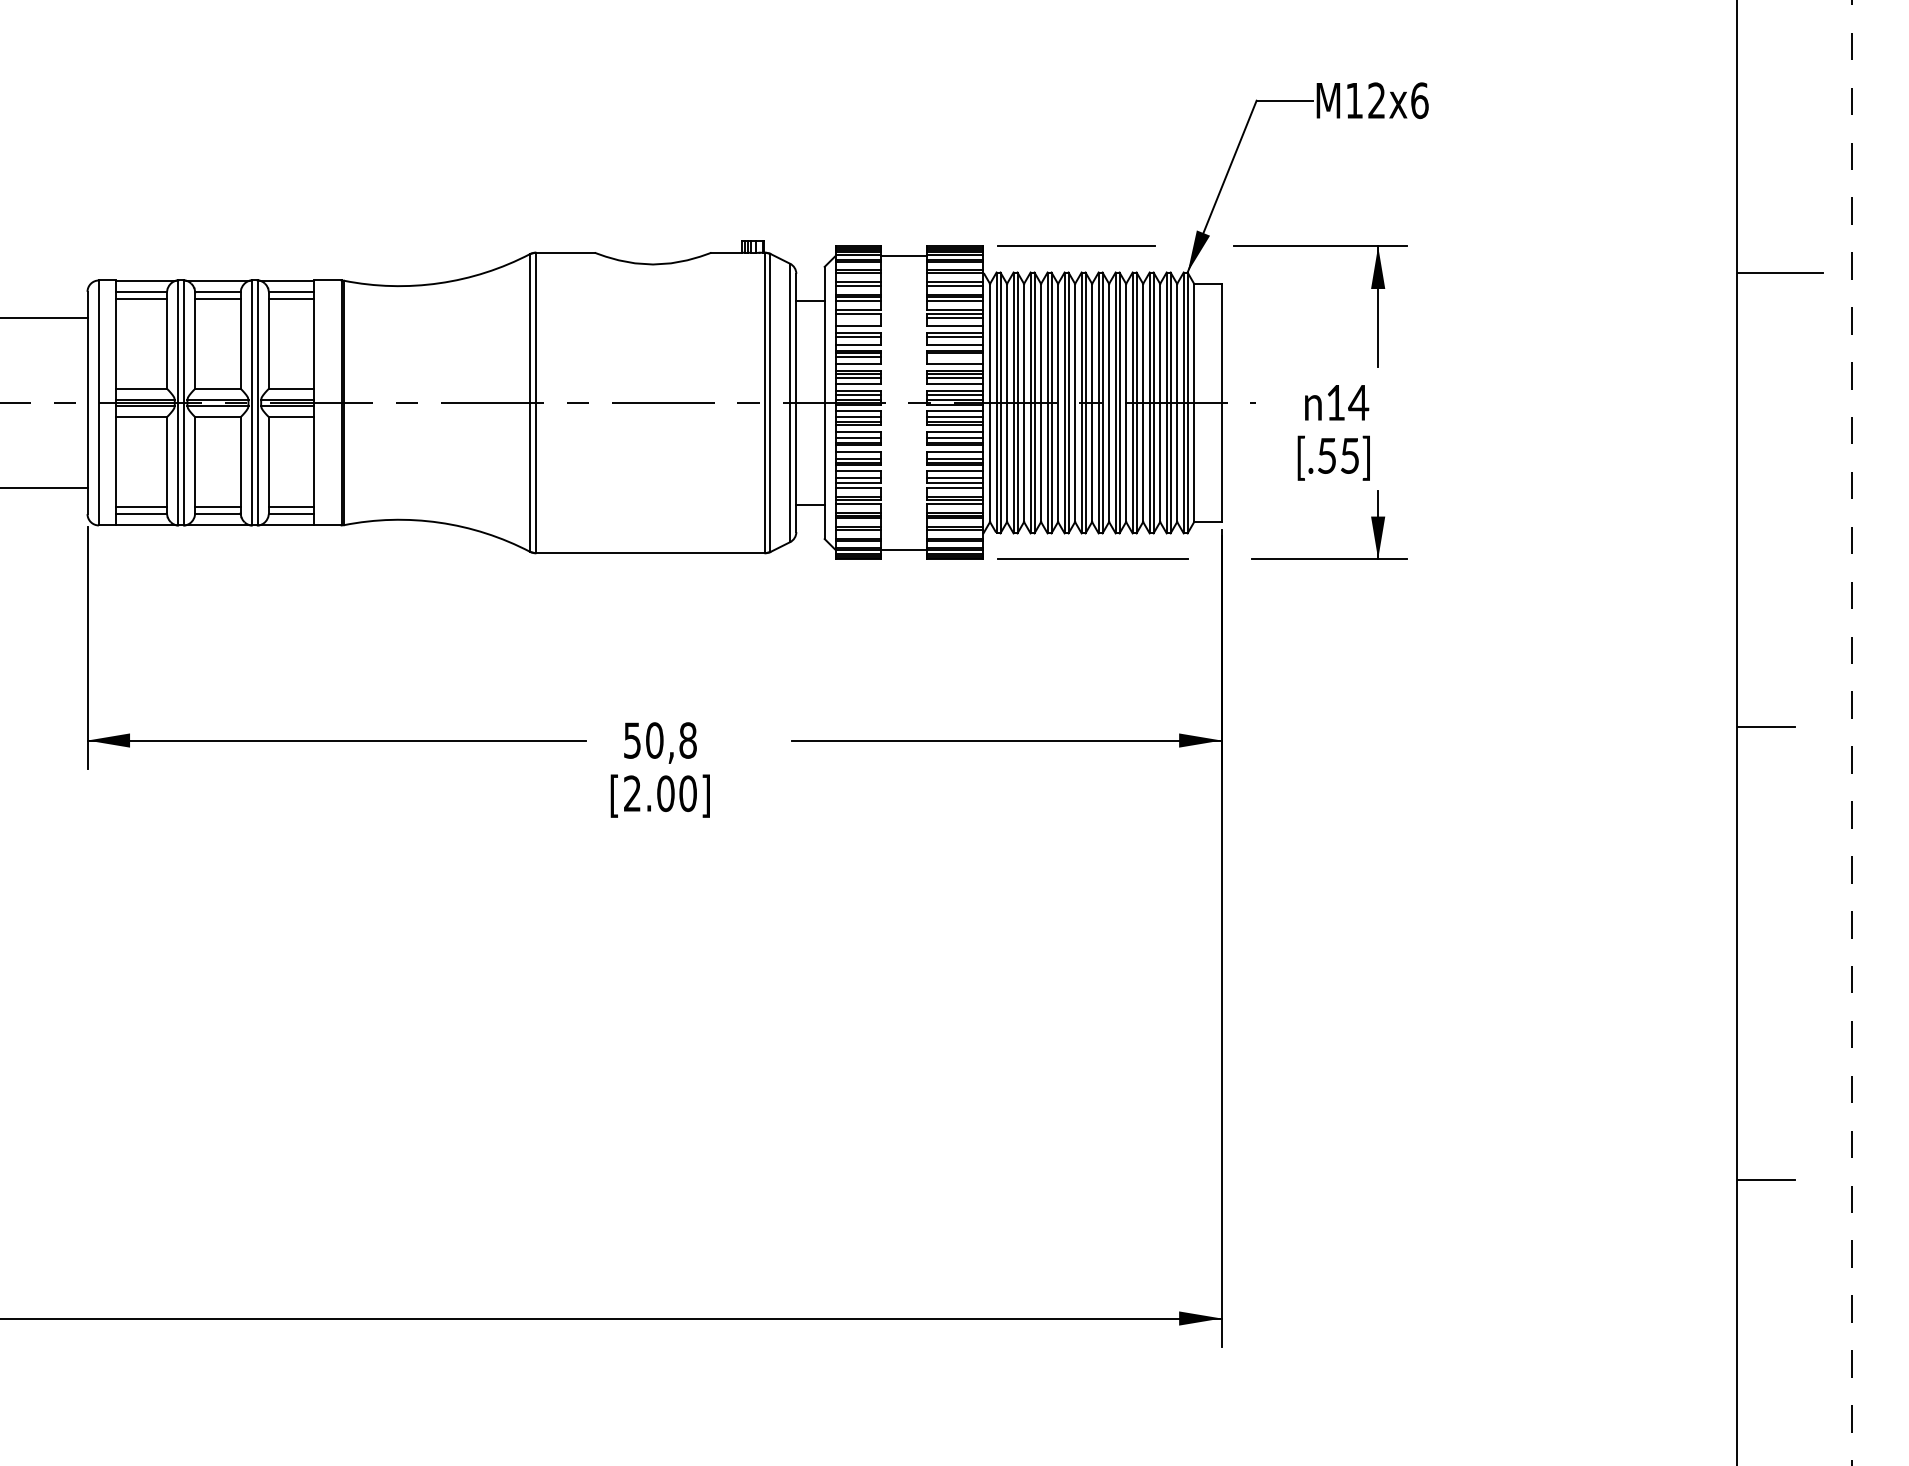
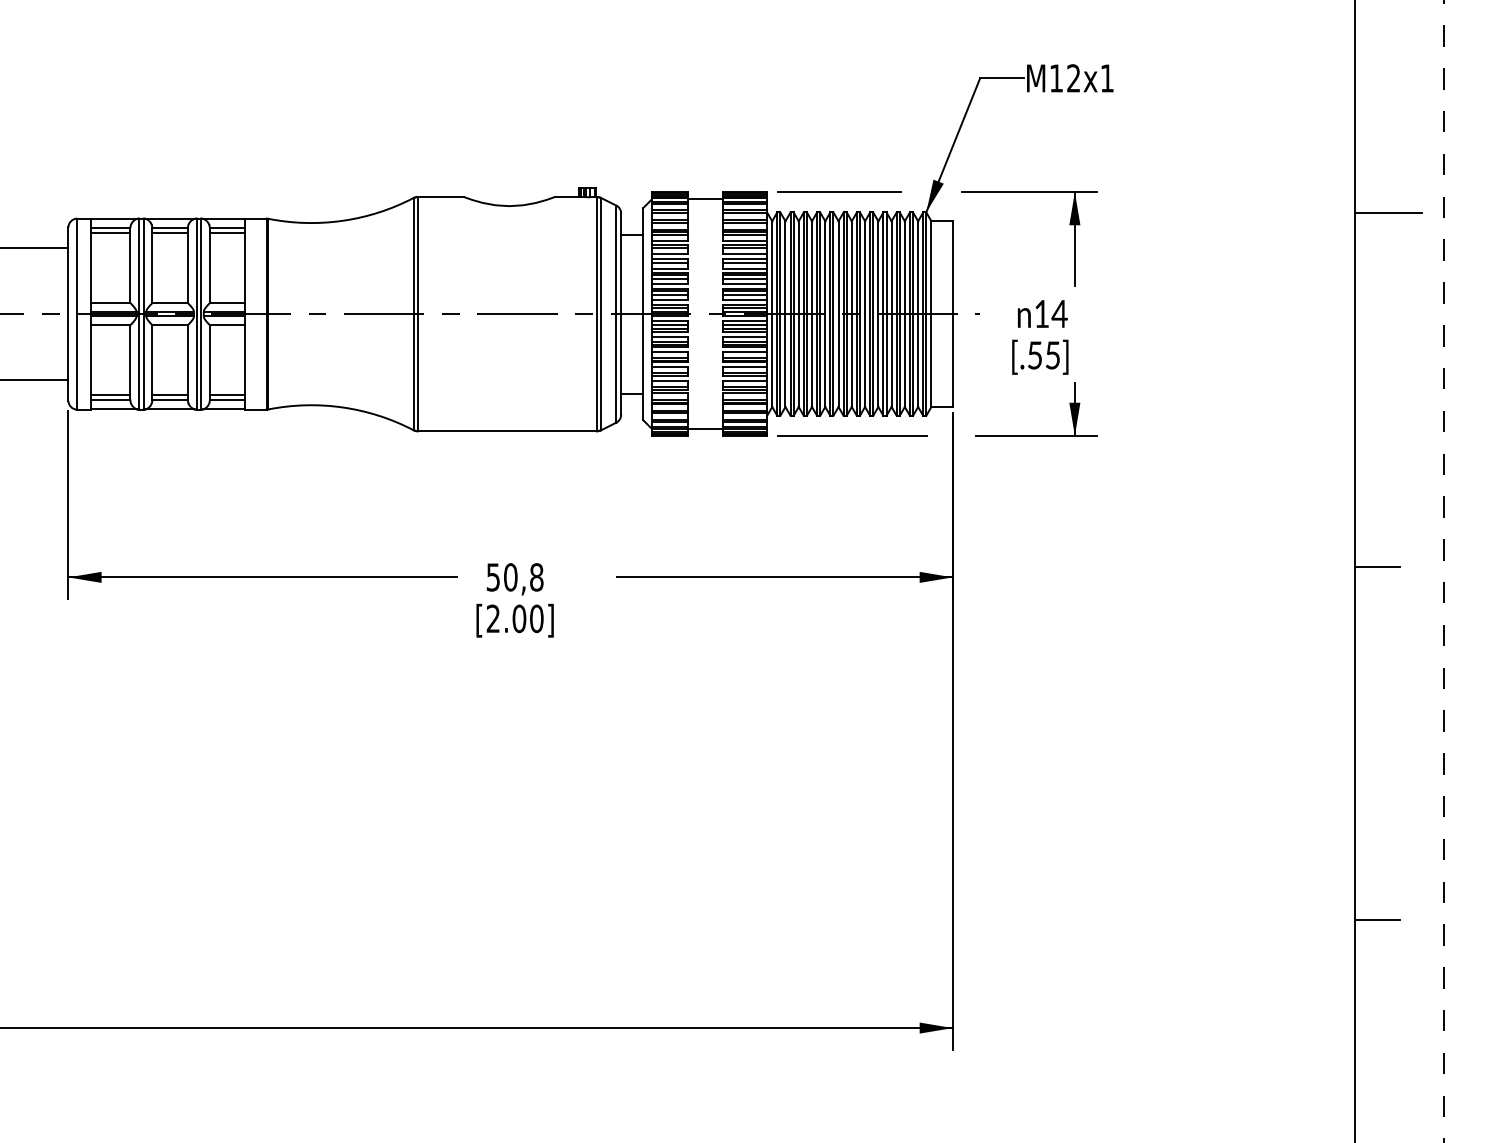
text: (1419, 100) -> (1107, 78), M12x6 -> M12x1
line: (858, 318) -> (669, 248), added
line: (954, 357) -> (744, 278), added

